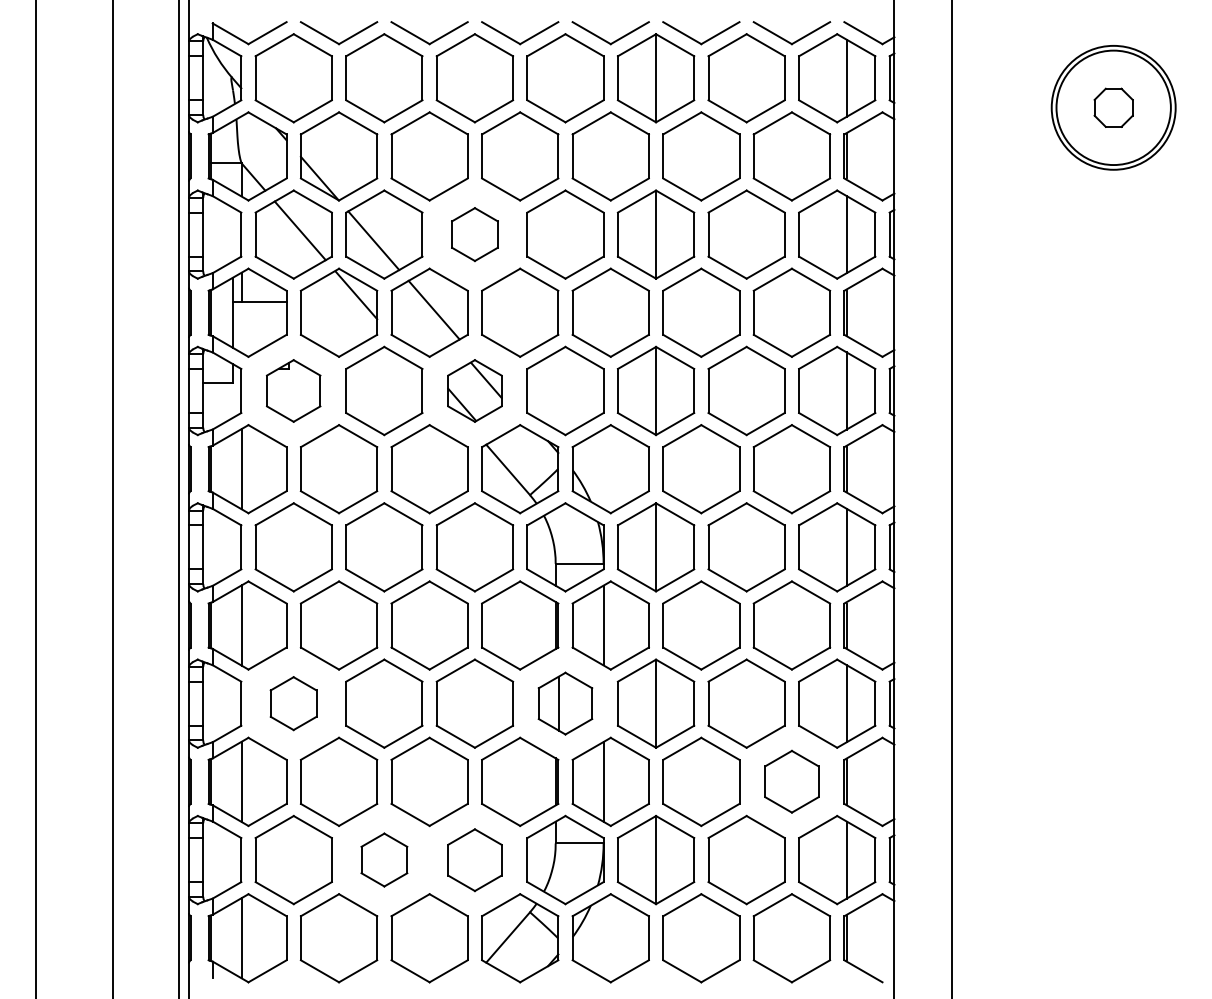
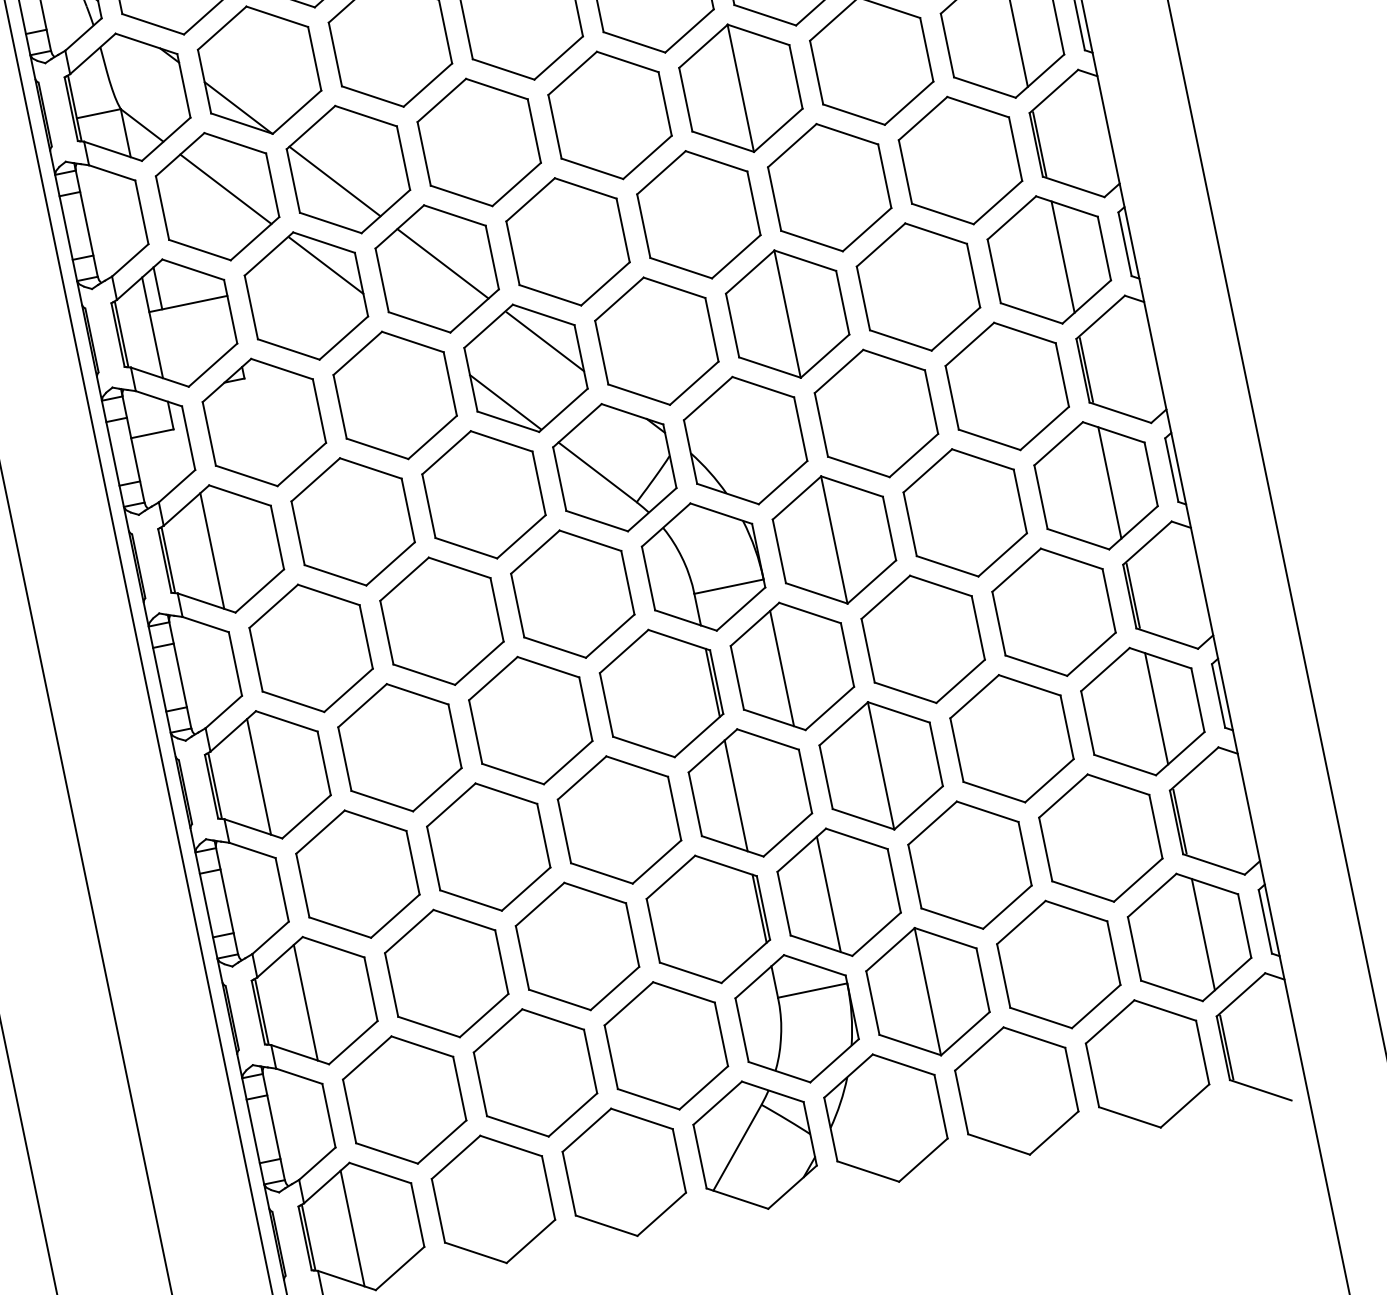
part: (474, 234) -> (478, 142), size x1.67
part: (293, 390) -> (263, 421), size x1.43
part: (474, 390) -> (525, 367), size x1.43
part: (293, 703) -> (357, 873), size x1.67
part: (565, 703) -> (750, 792), size x1.43
part: (791, 781) -> (1100, 837), size x1.43
part: (384, 859) -> (535, 1072), size x1.67
part: (474, 860) -> (665, 1046), size x1.43

